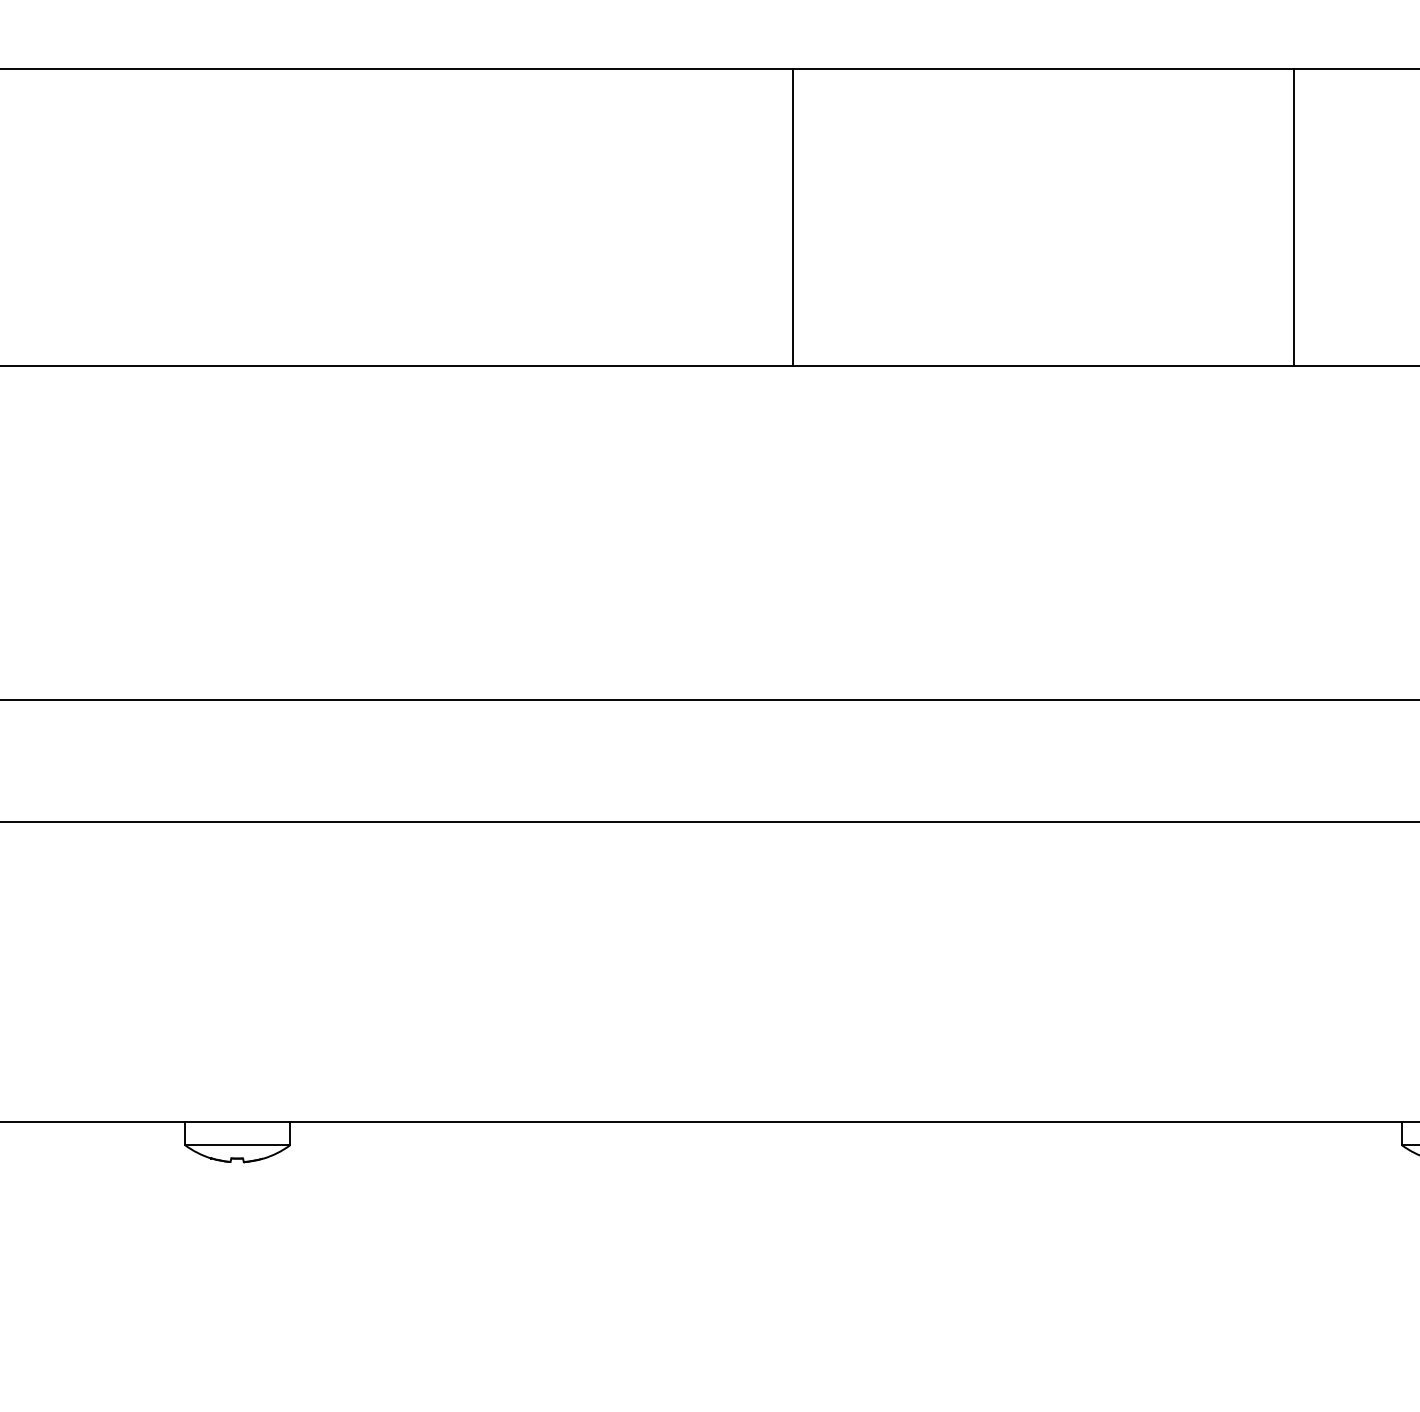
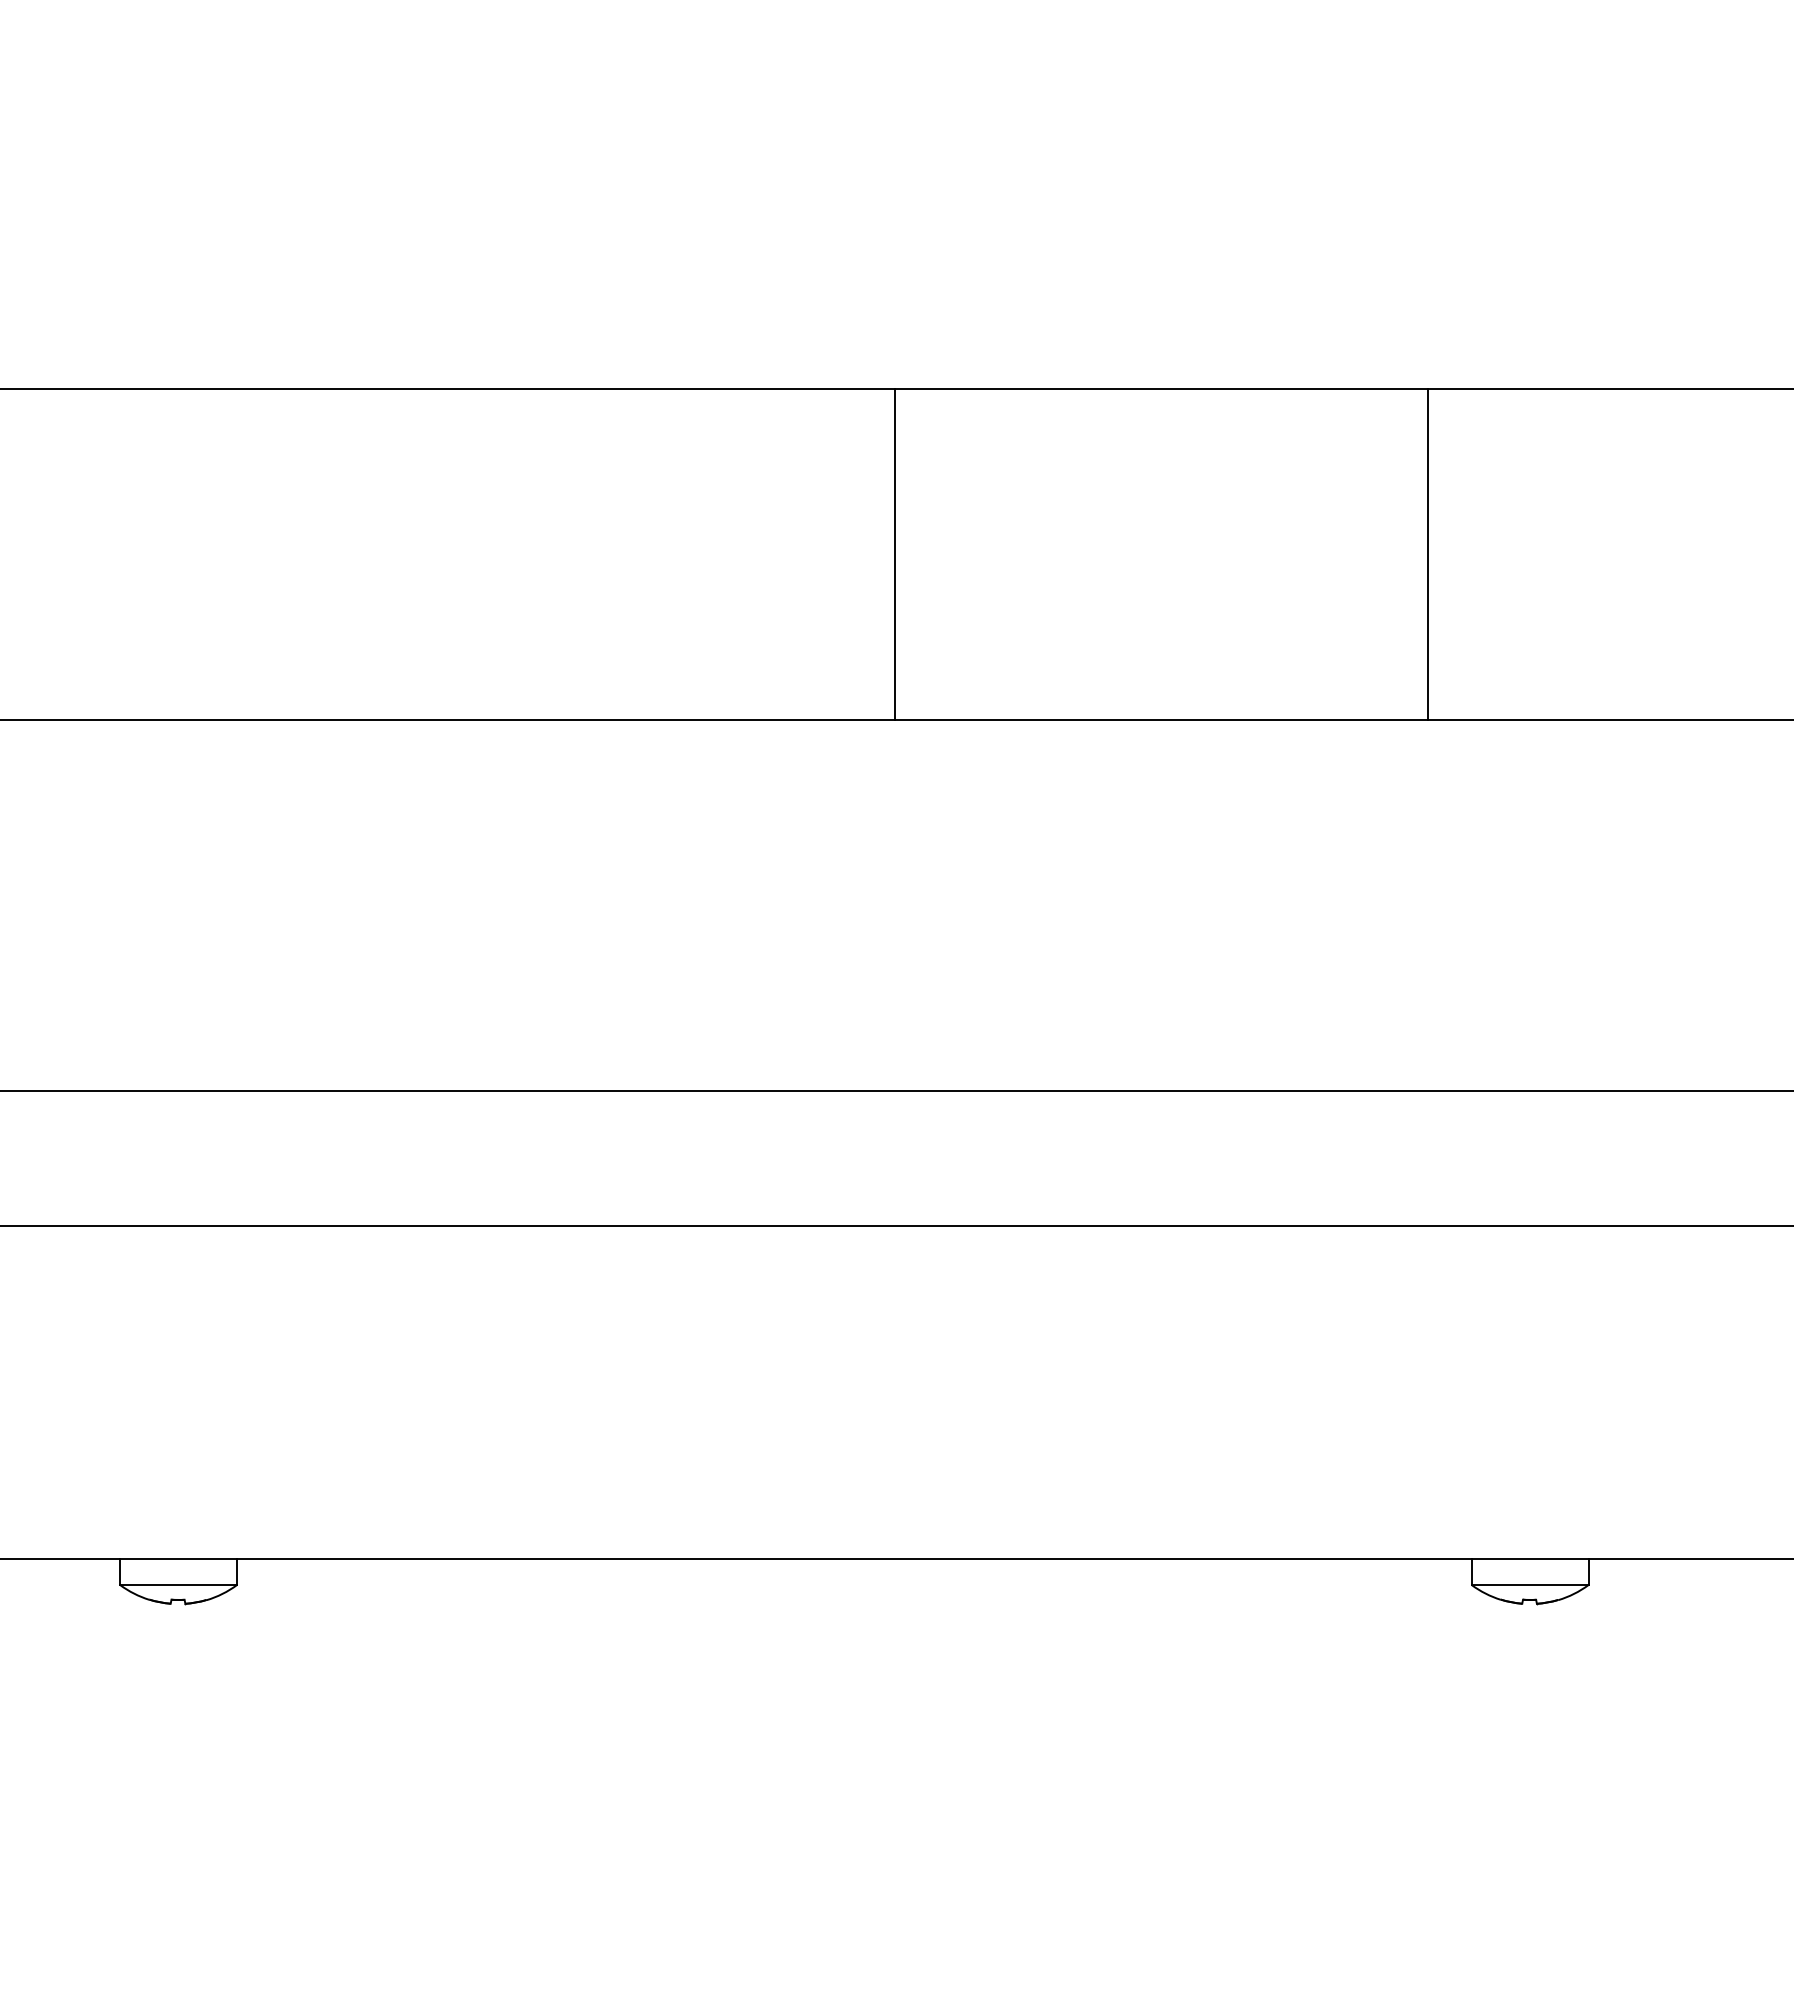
line: (793, 217) -> (894, 554), moved
line: (1294, 217) -> (1428, 554), moved

